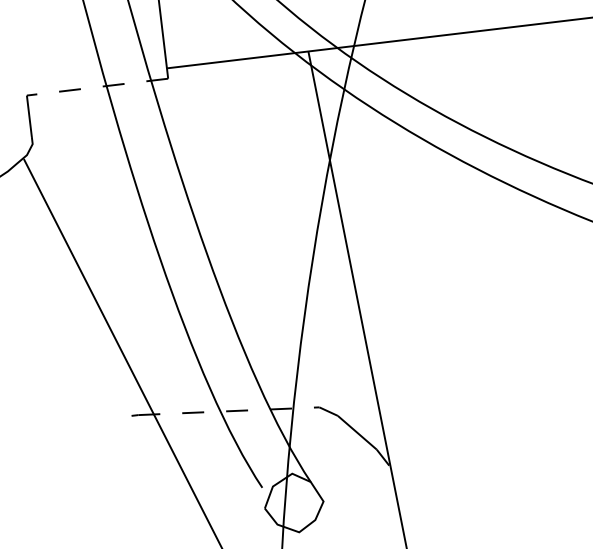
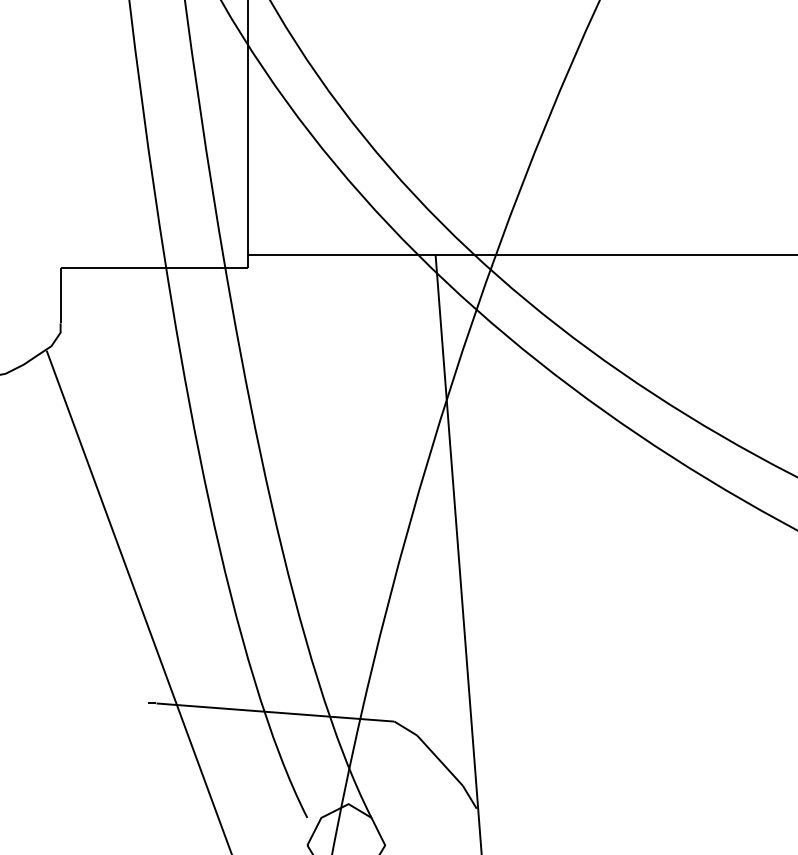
line: (97, 87) -> (154, 268), dashed -> solid
line: (229, 411) -> (276, 712), dashed -> solid

